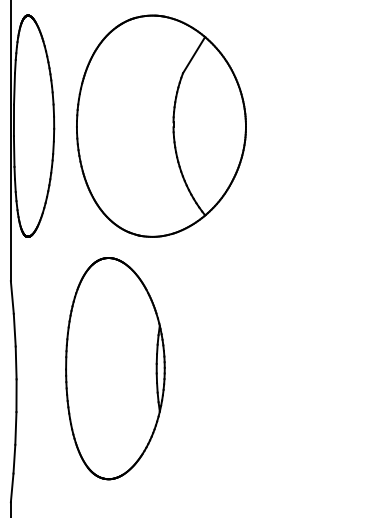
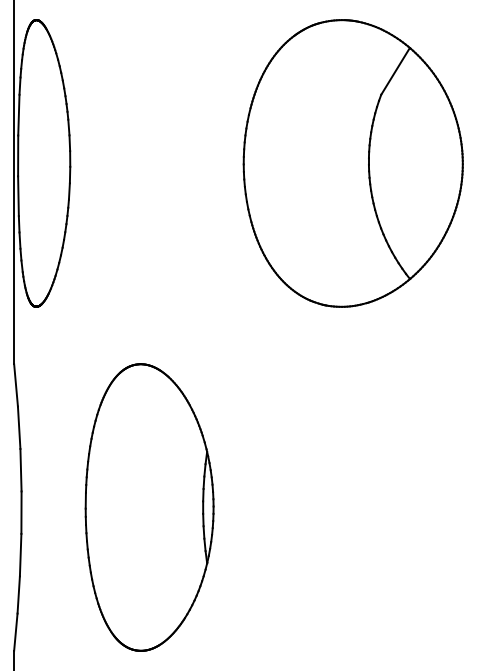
part: (160, 126) -> (352, 163), moved
part: (115, 368) -> (149, 507), moved

